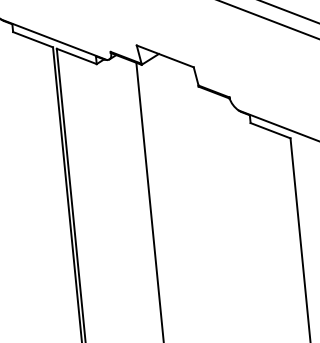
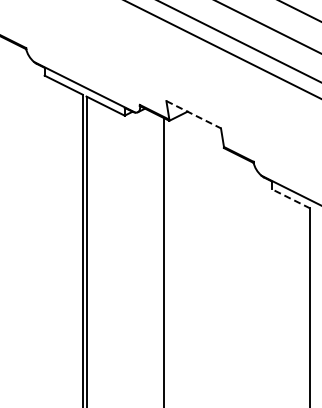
line: (165, 56) -> (193, 114), solid -> dashed
line: (269, 130) -> (290, 198), solid -> dashed

